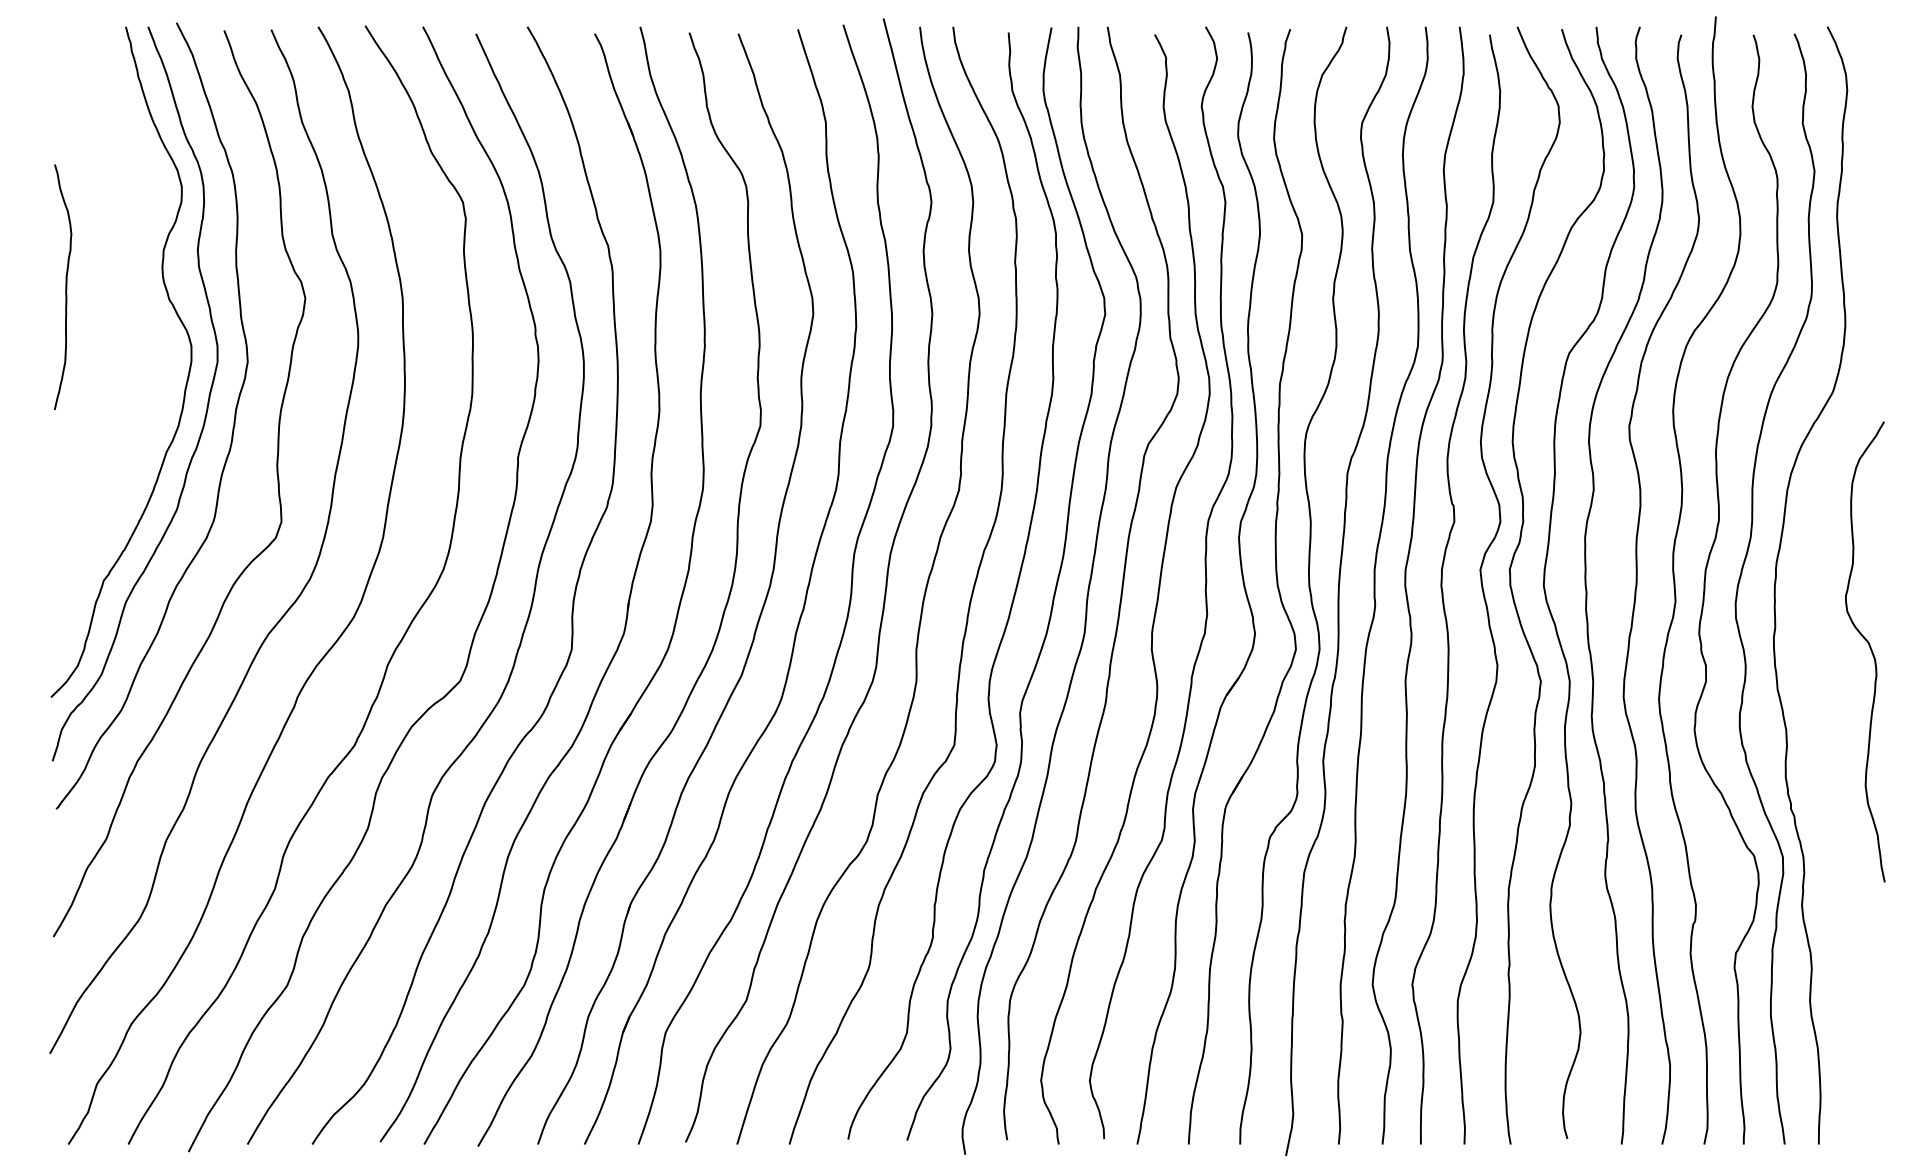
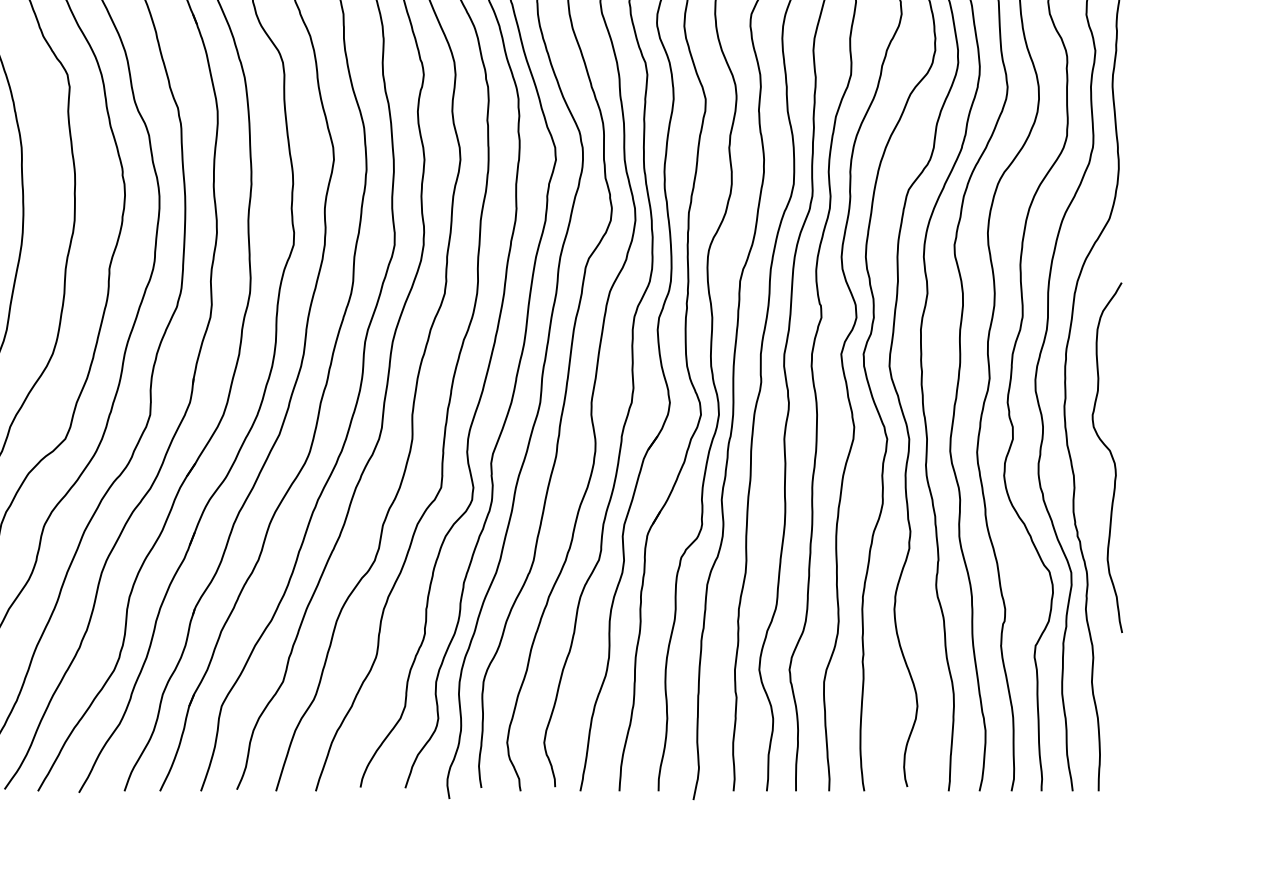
curve: (1869, 648) -> (1110, 455), moved

